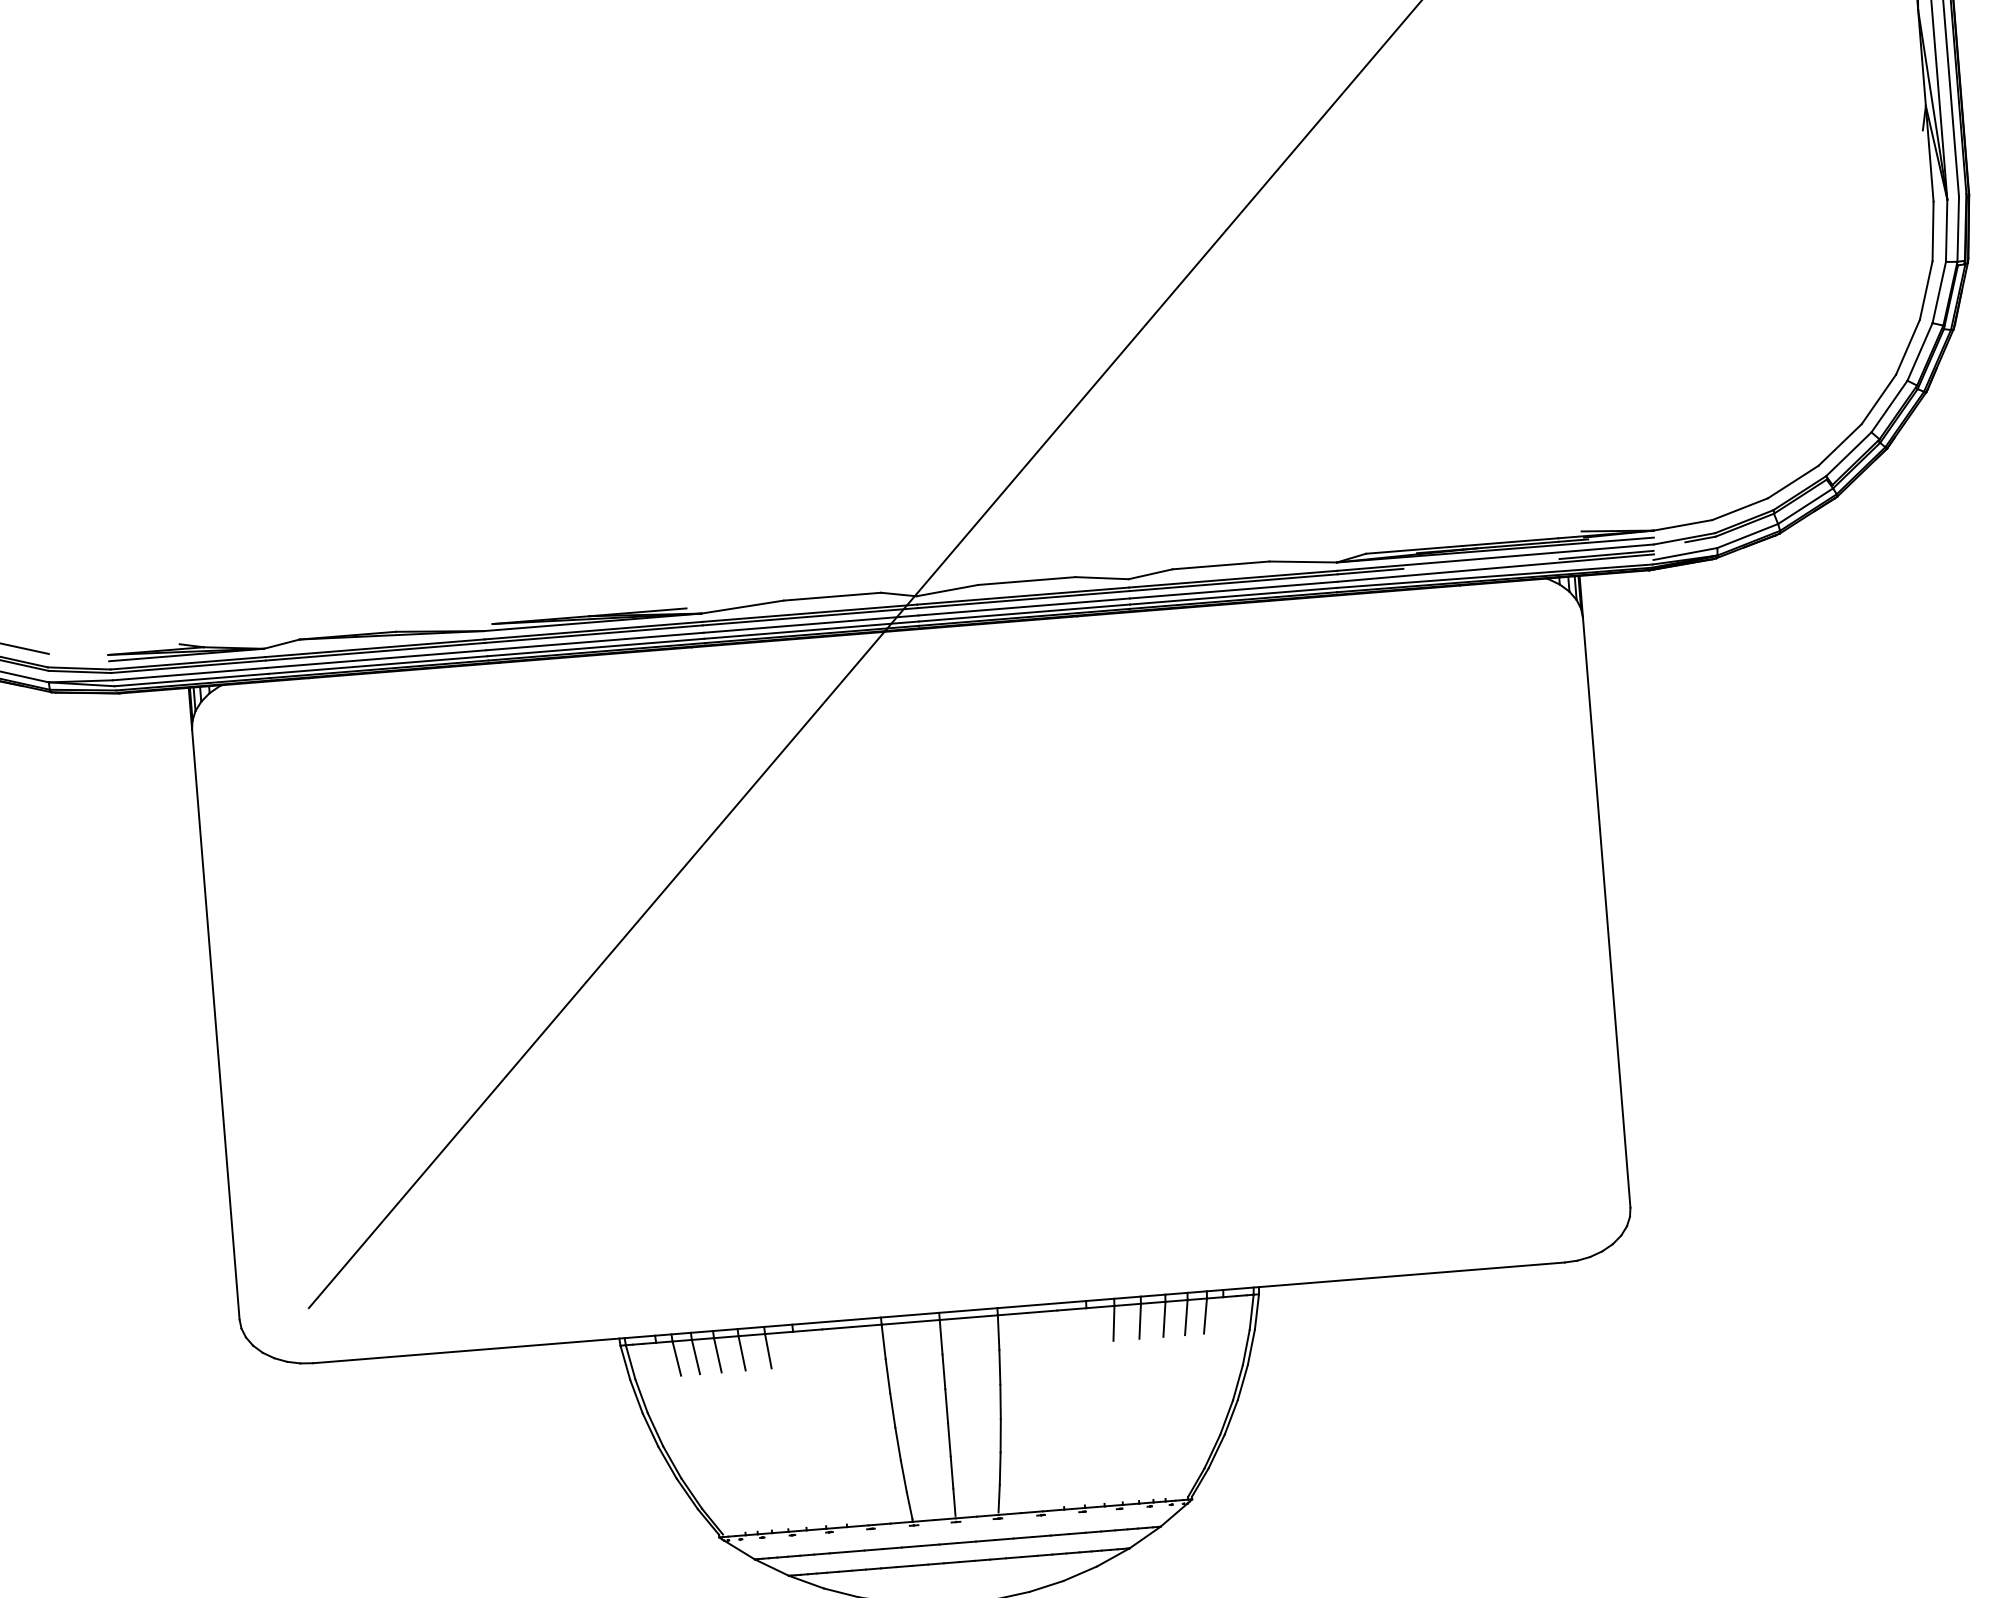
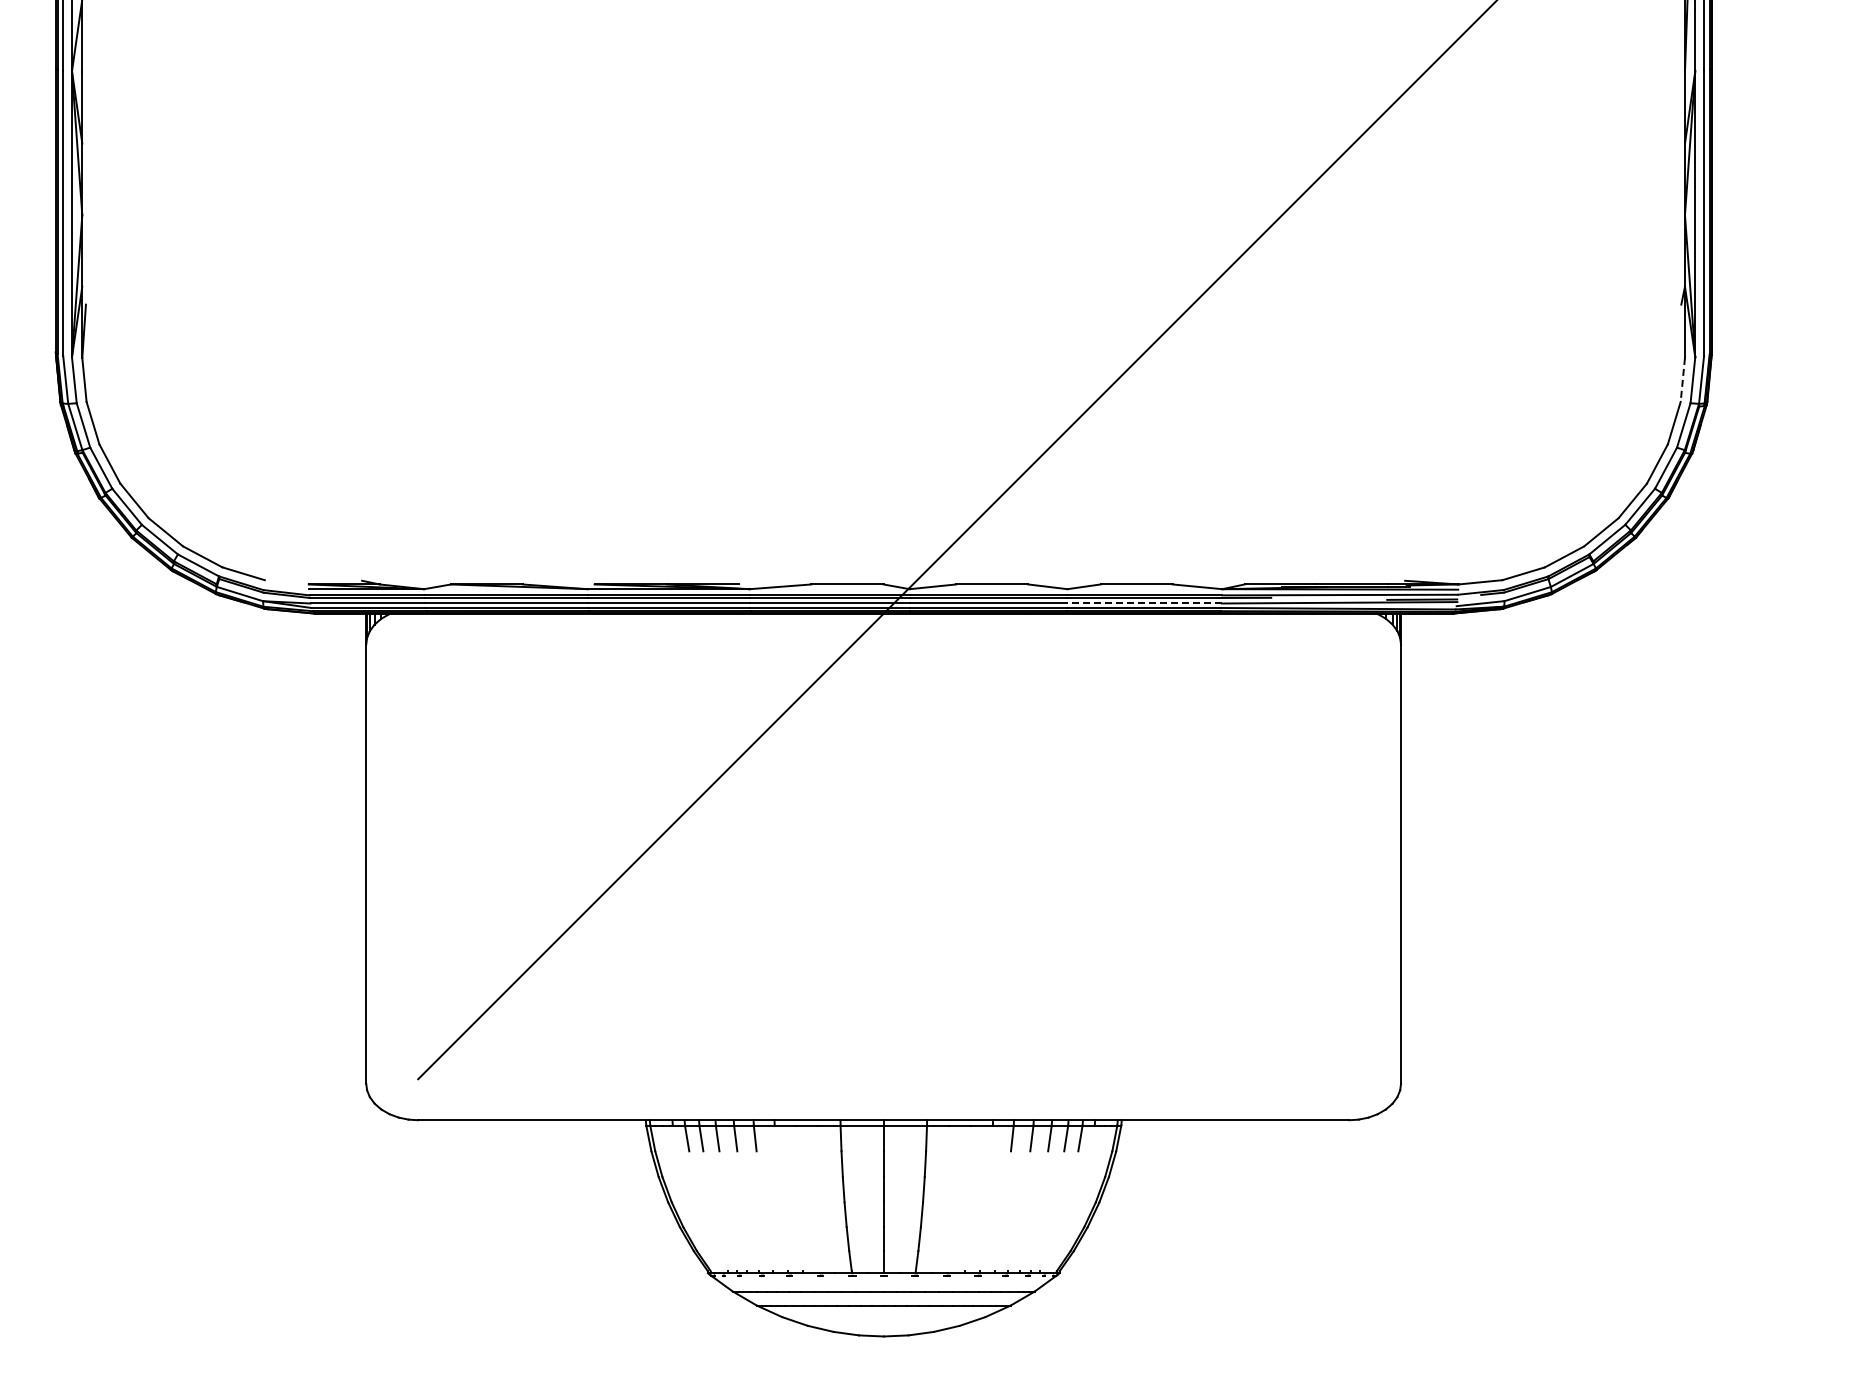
line: (1932, 232) -> (1682, 380), solid -> dashed
line: (1233, 590) -> (1144, 603), solid -> dashed

